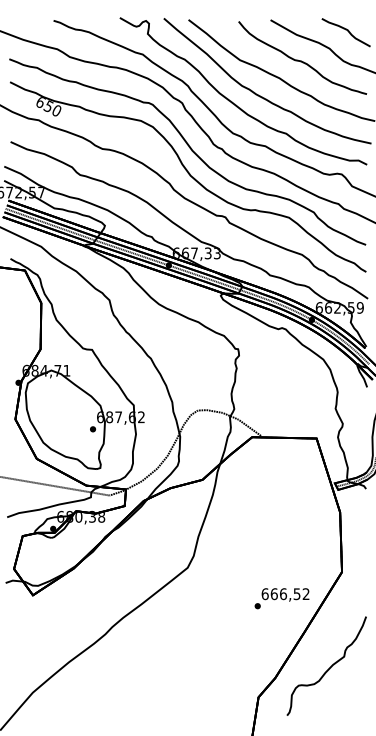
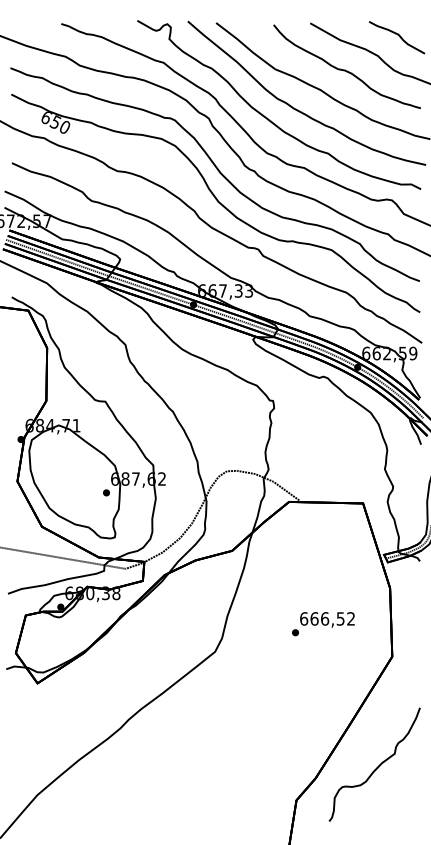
text: (281, 598) -> (322, 623), moved

